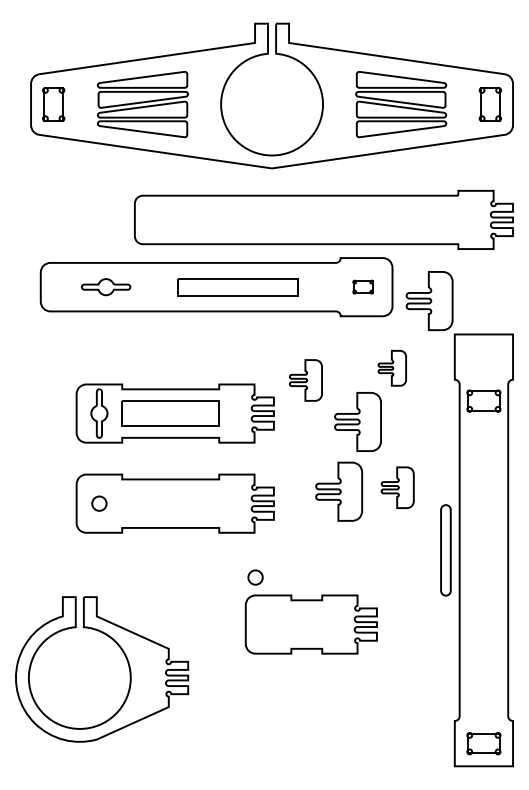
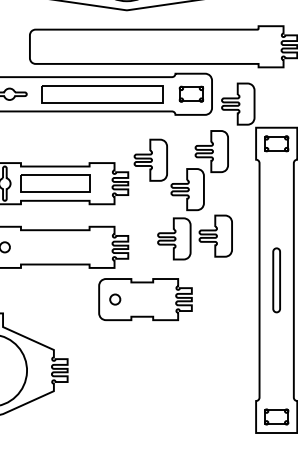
part: (237, 286) -> (102, 93), size x1.43
part: (362, 286) -> (190, 93), size x1.67
part: (392, 368) -> (212, 151), size x1.67
part: (305, 380) -> (150, 160), size x1.43
part: (483, 400) -> (276, 143), moved
part: (397, 487) -> (215, 235), size x1.43
part: (445, 550) -> (276, 280), moved
part: (310, 624) -> (144, 299), moved

